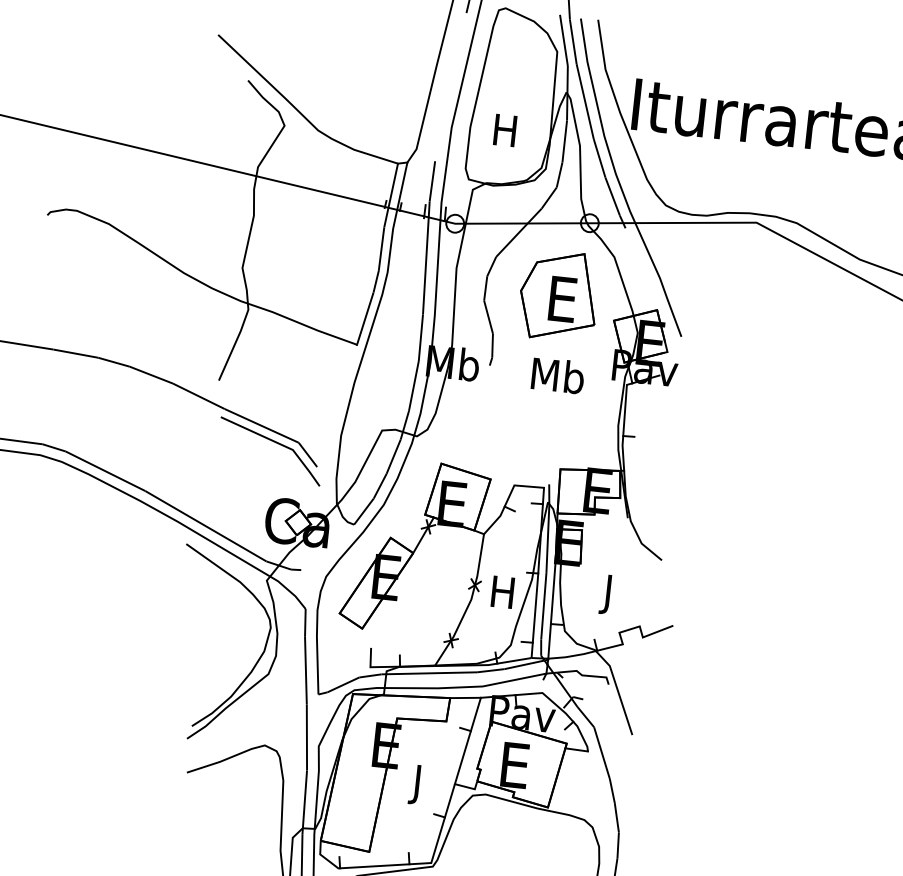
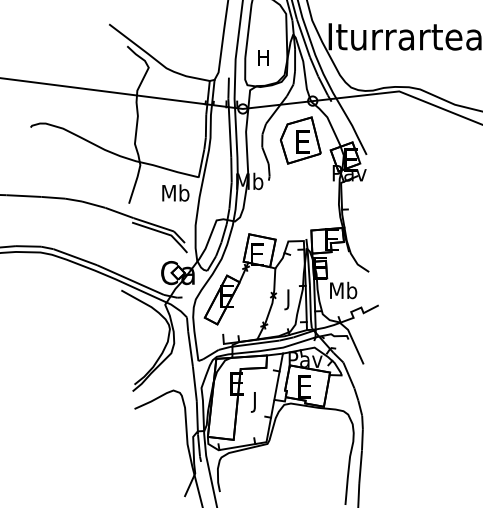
text: (557, 374) -> (175, 192), moved
text: (608, 593) -> (343, 292), J -> Mb
text: (502, 595) -> (288, 299), H -> J

